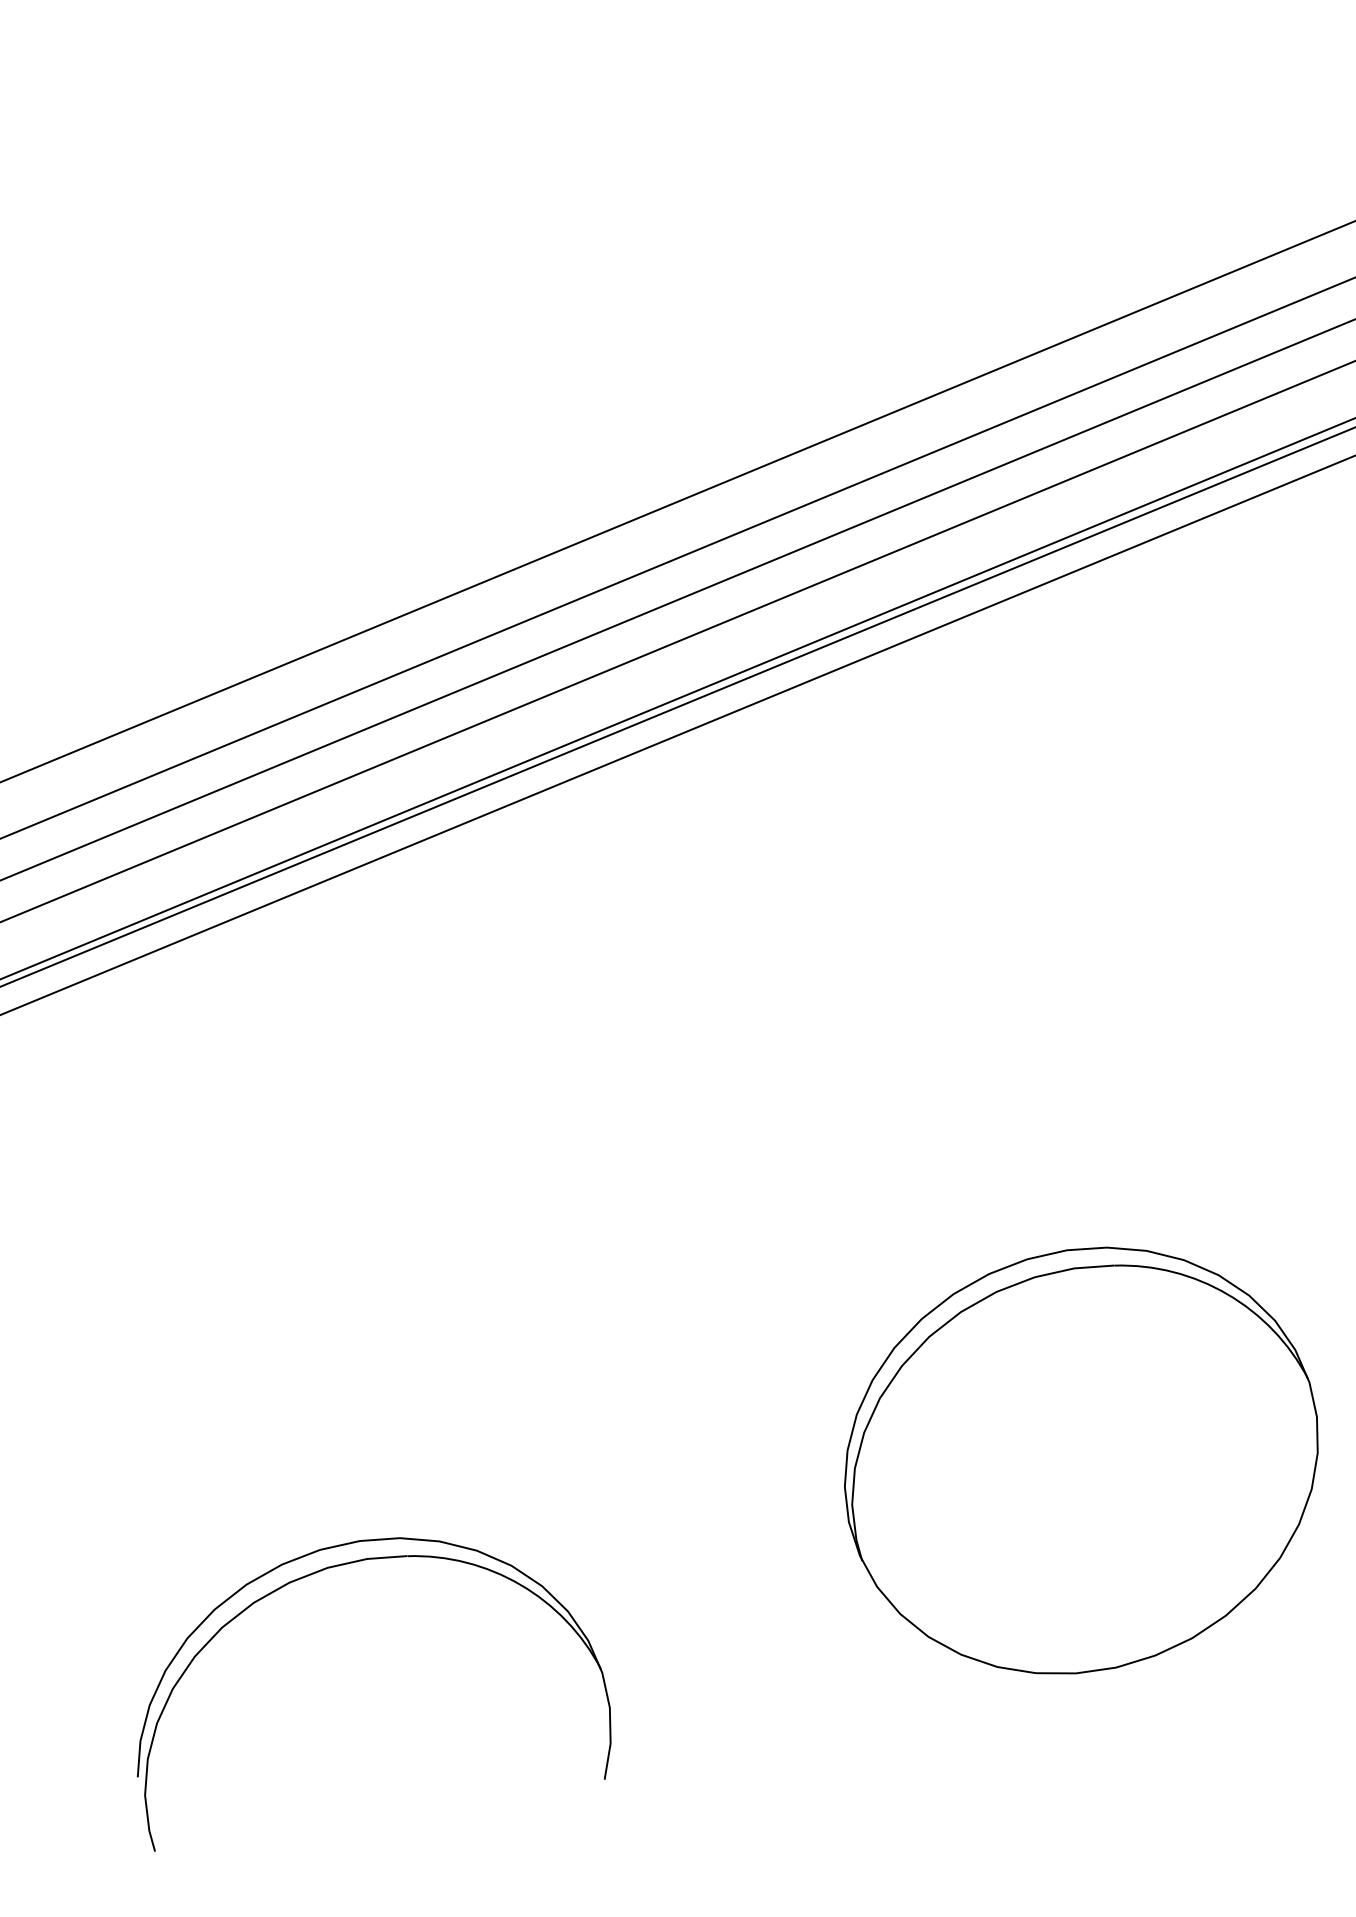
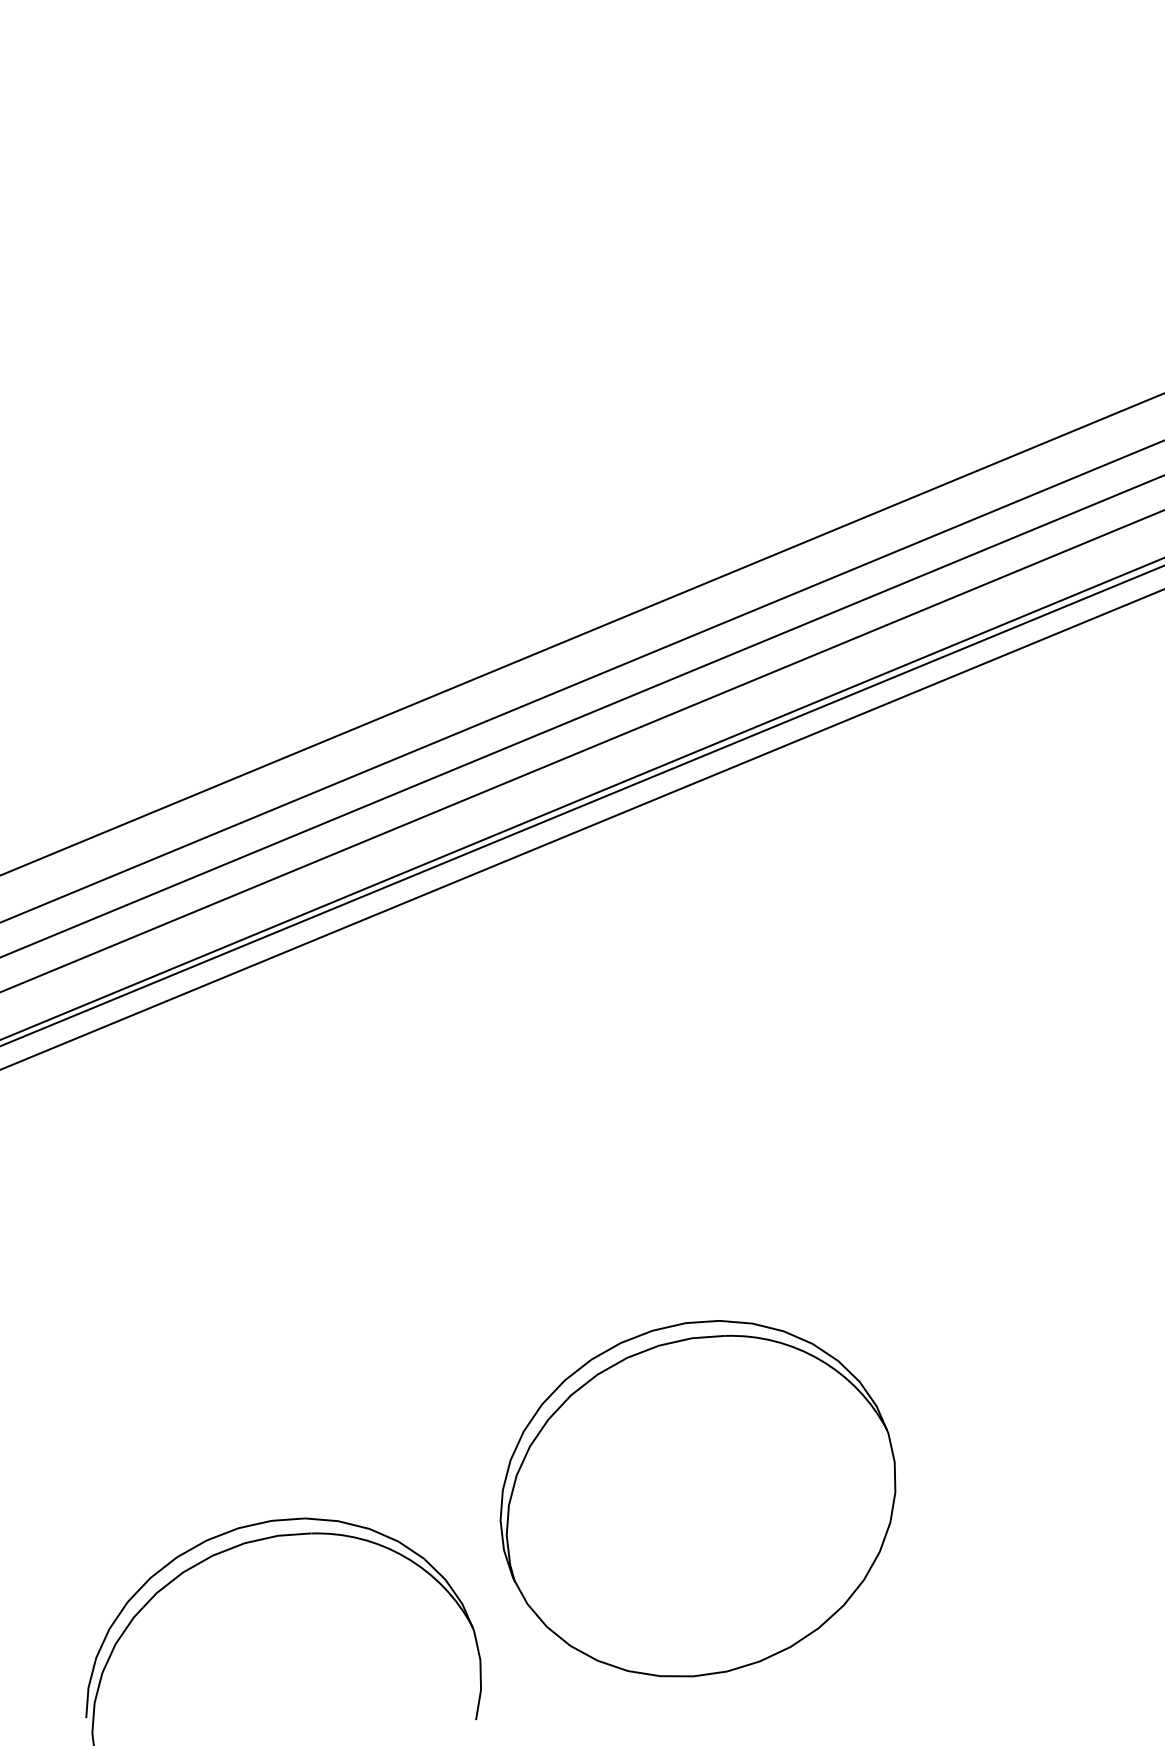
part: (1080, 1460) -> (697, 1498), moved

